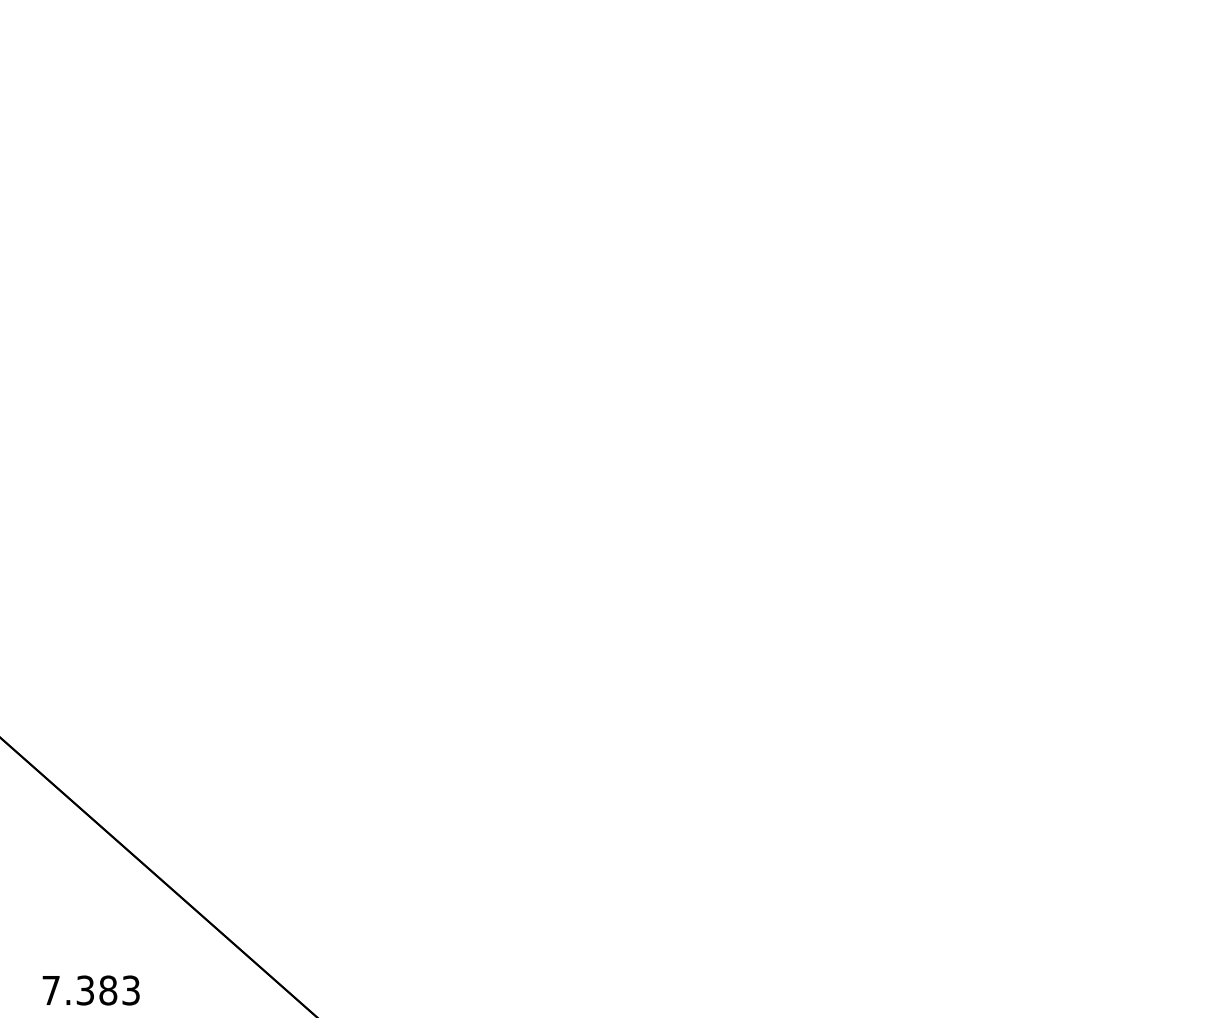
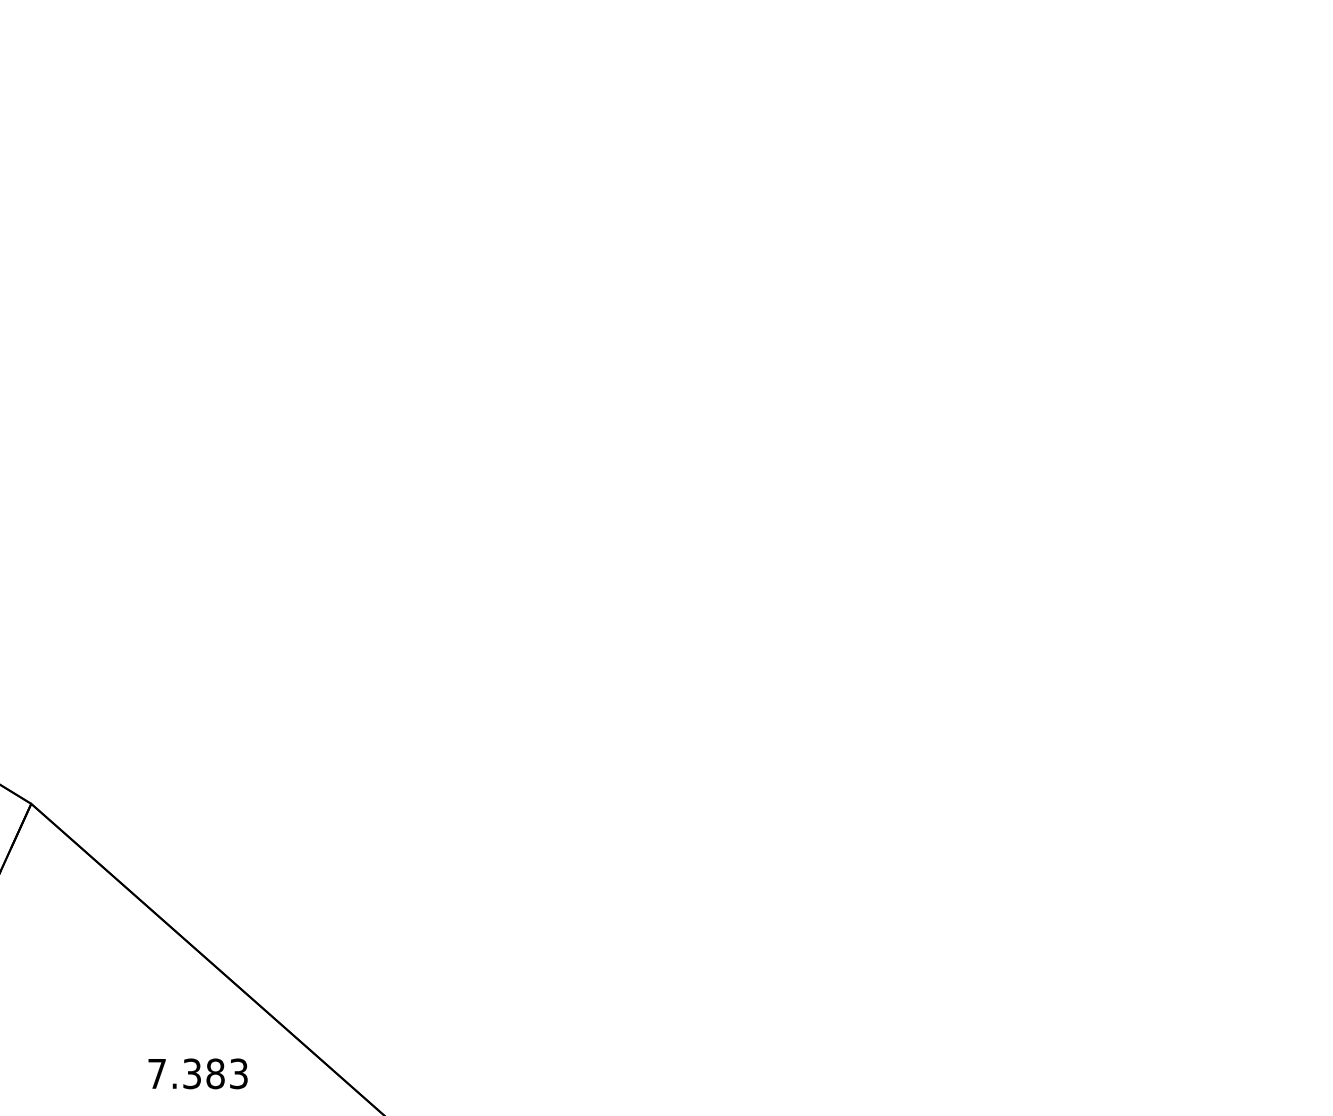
text: (90, 990) -> (197, 1073), moved

